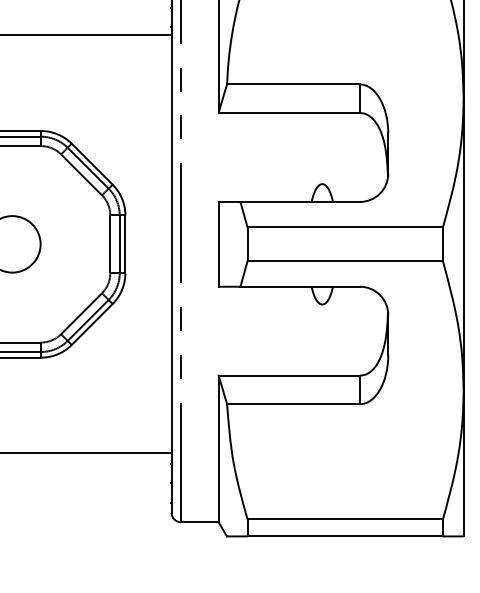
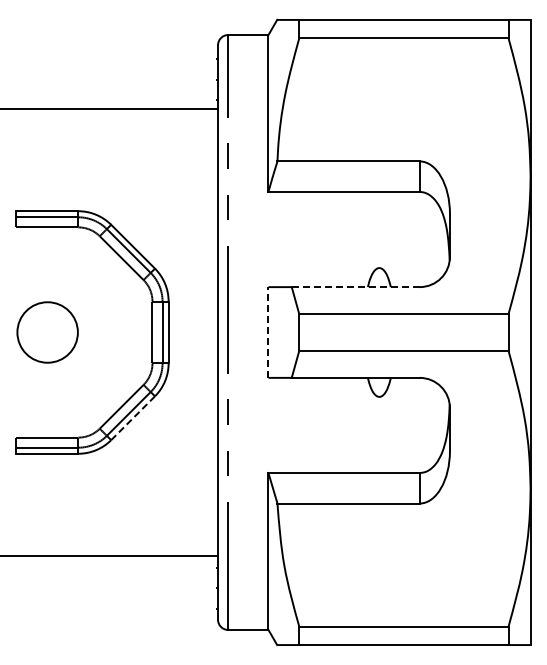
line: (300, 202) -> (355, 287), solid -> dashed
line: (218, 244) -> (268, 332), solid -> dashed
line: (92, 324) -> (133, 418), solid -> dashed

